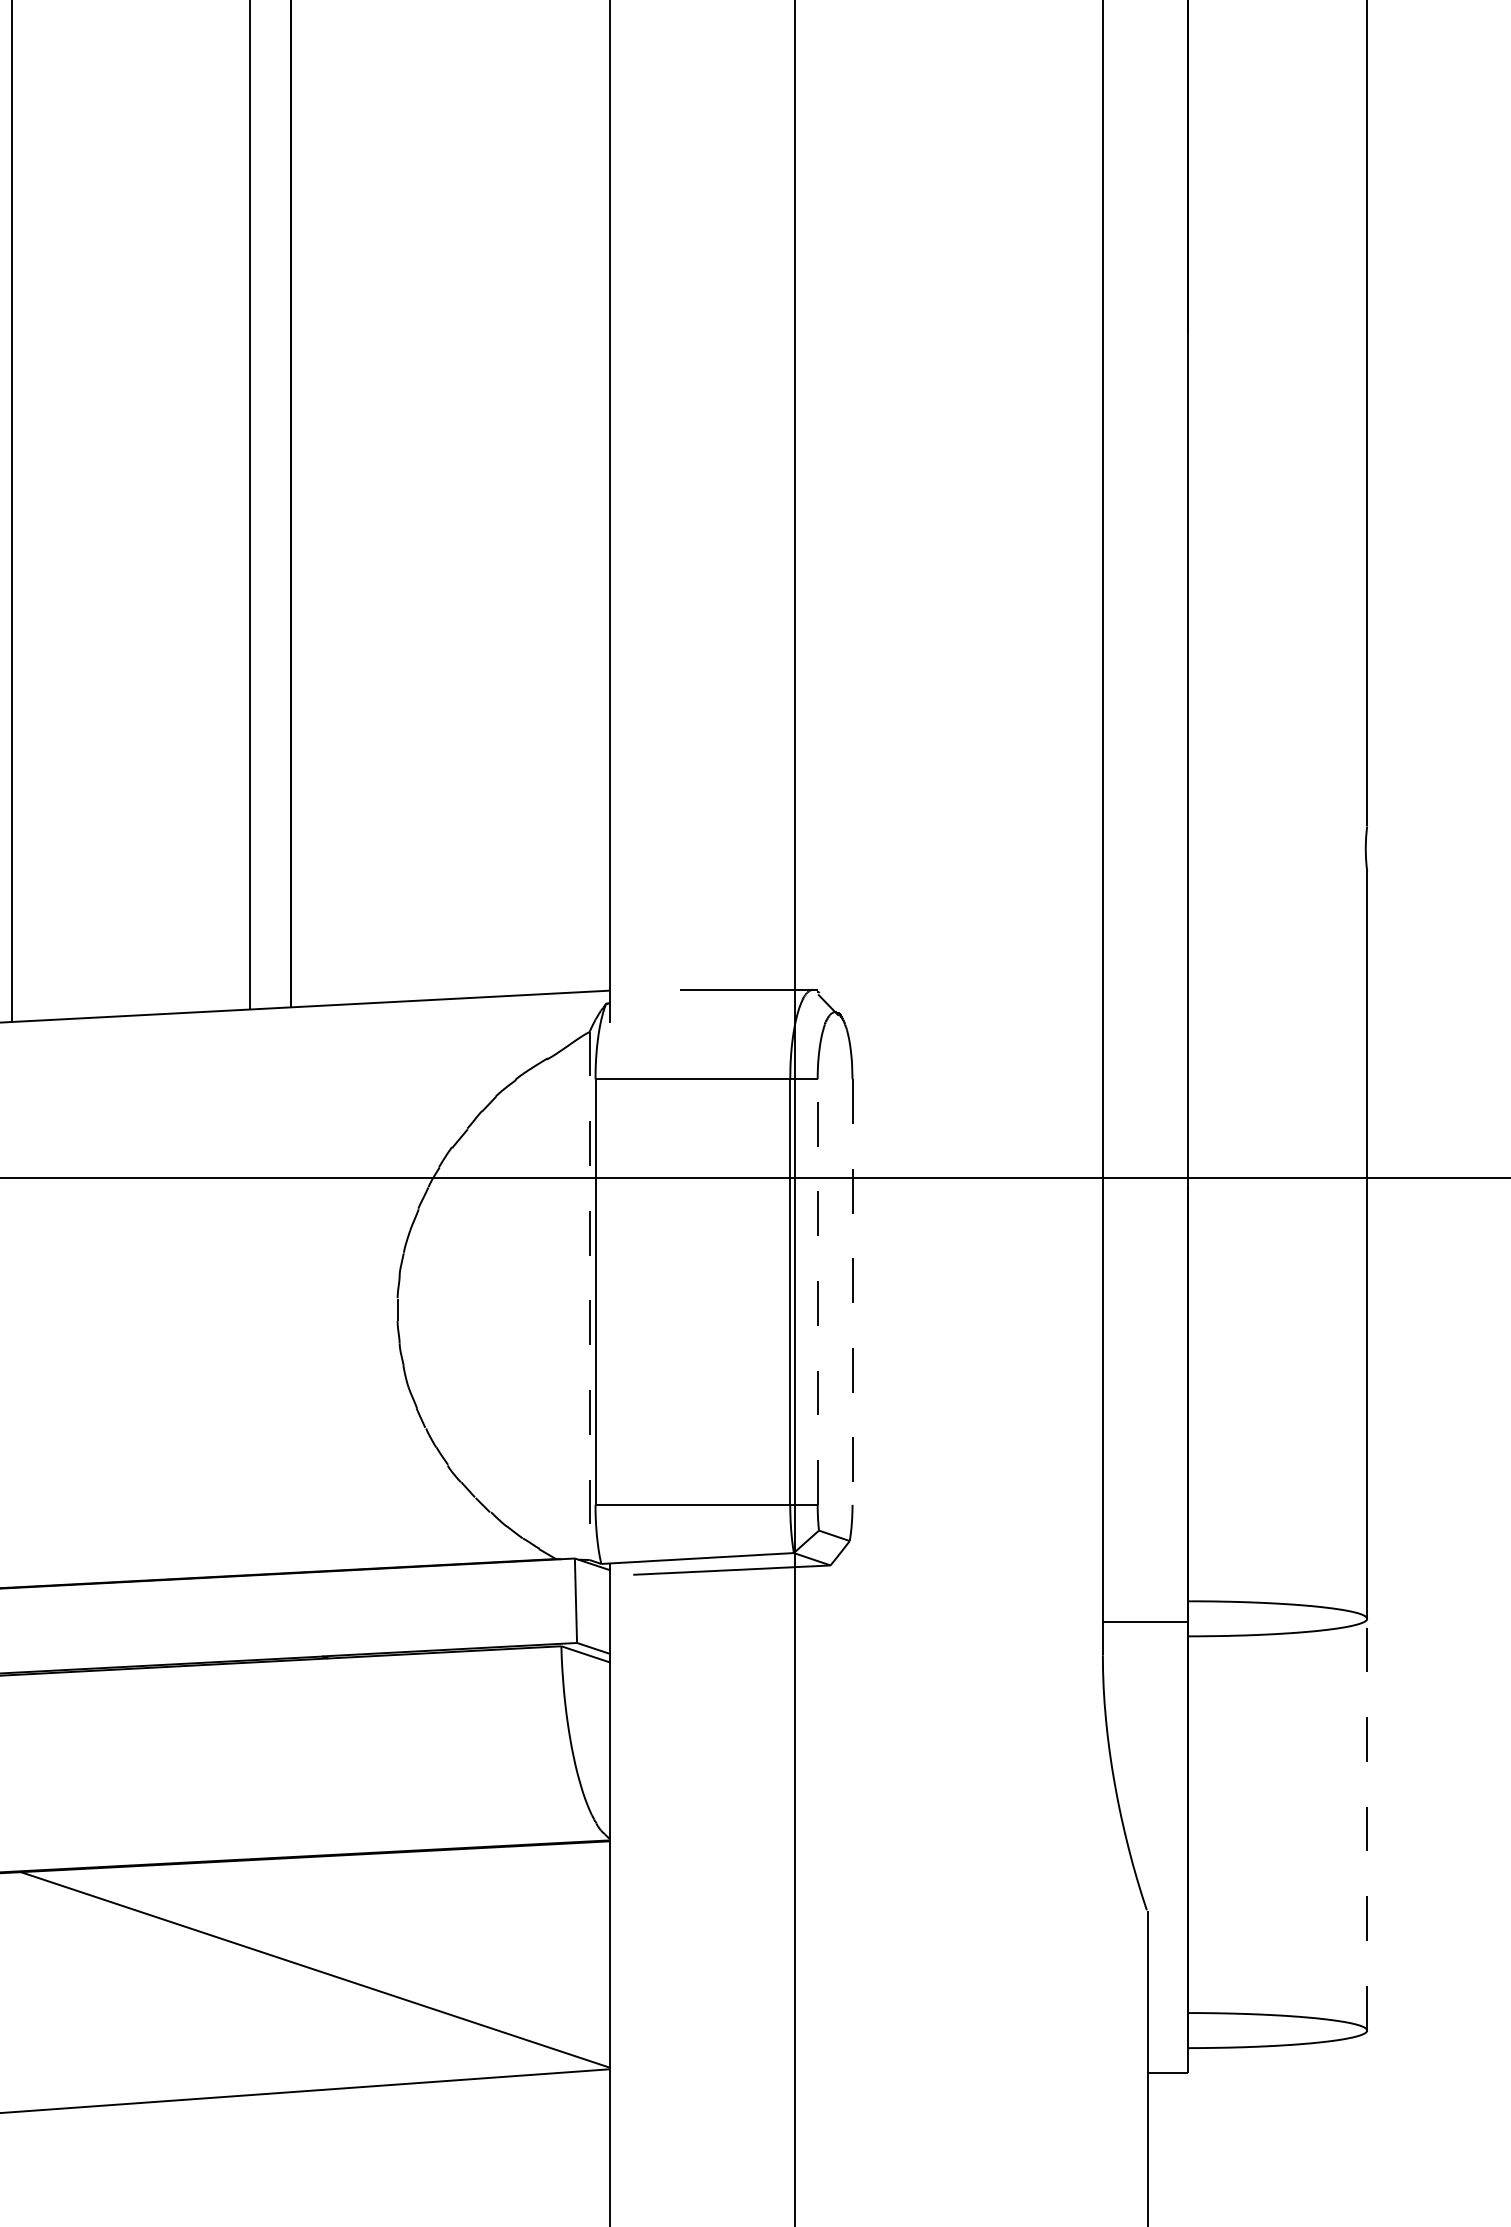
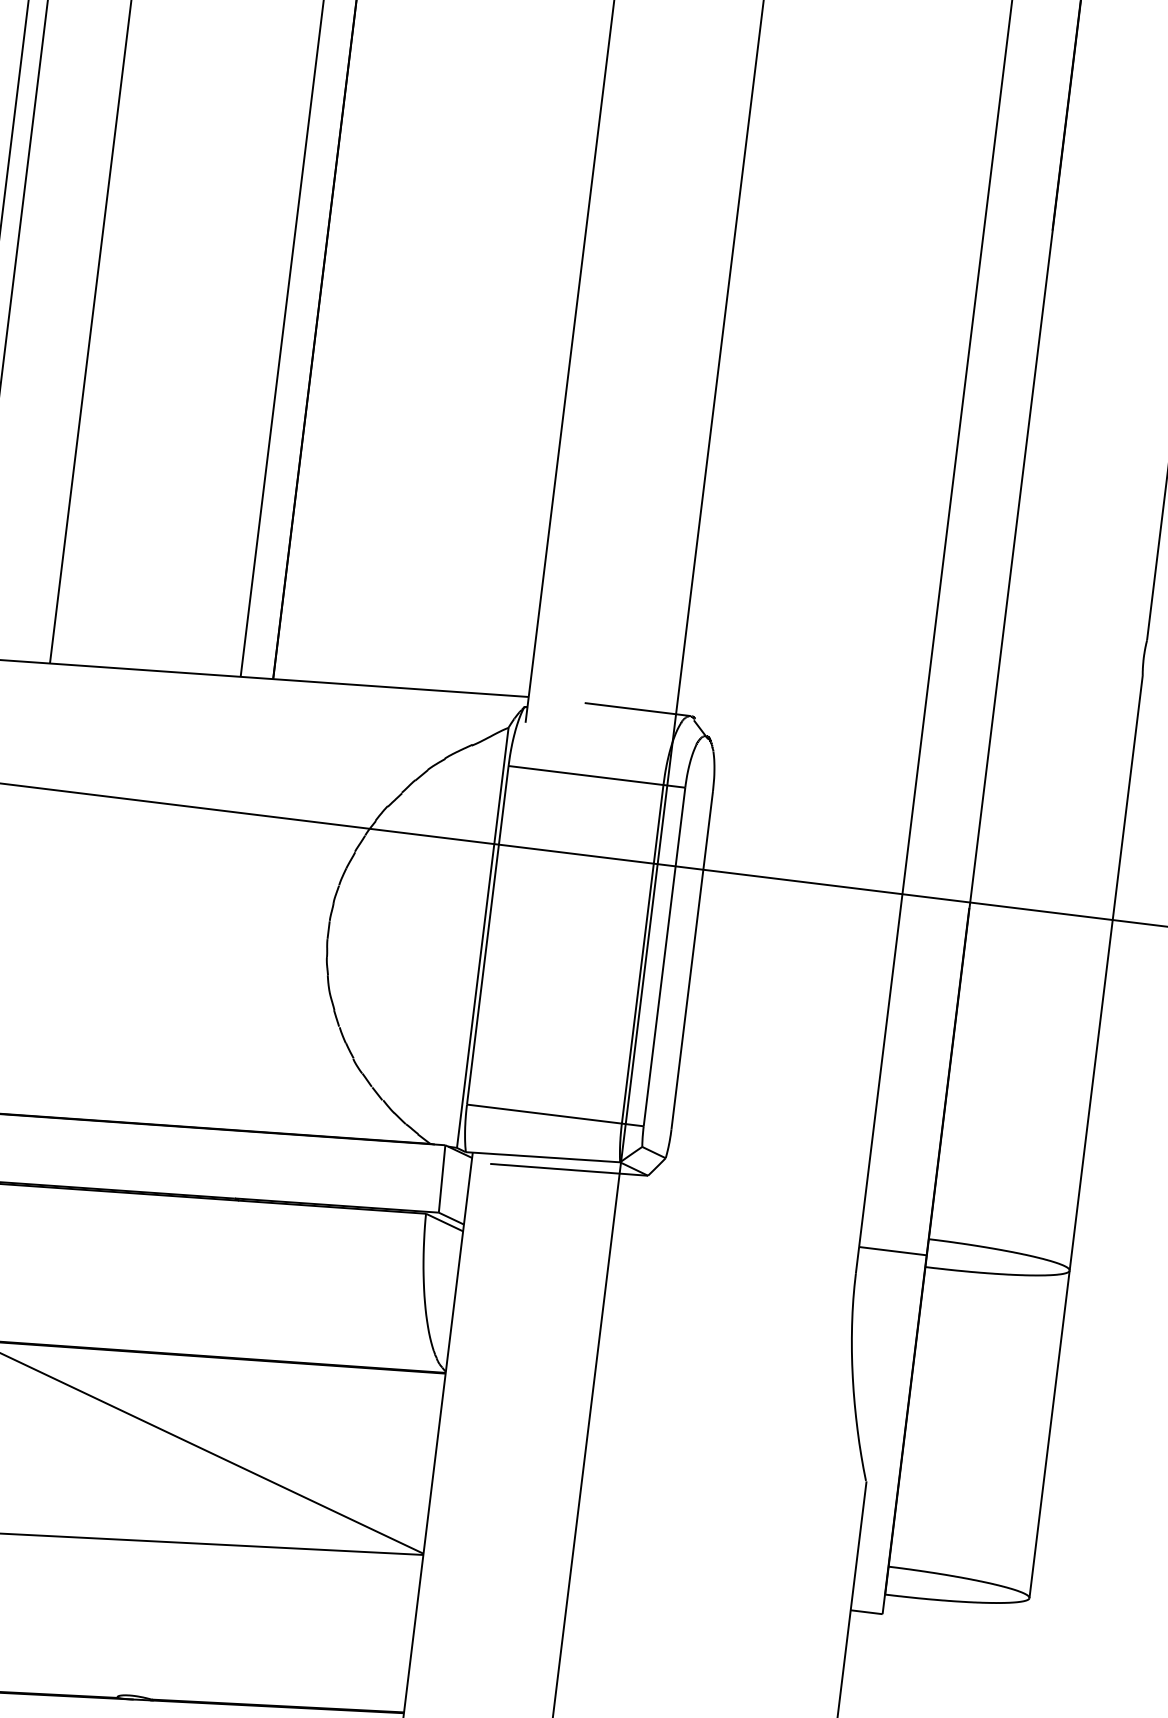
line: (817, 1292) -> (664, 957), dashed -> solid
line: (852, 1292) -> (692, 960), dashed -> solid
line: (589, 1296) -> (482, 938), dashed -> solid
line: (1367, 1824) -> (1049, 1434), dashed -> solid

